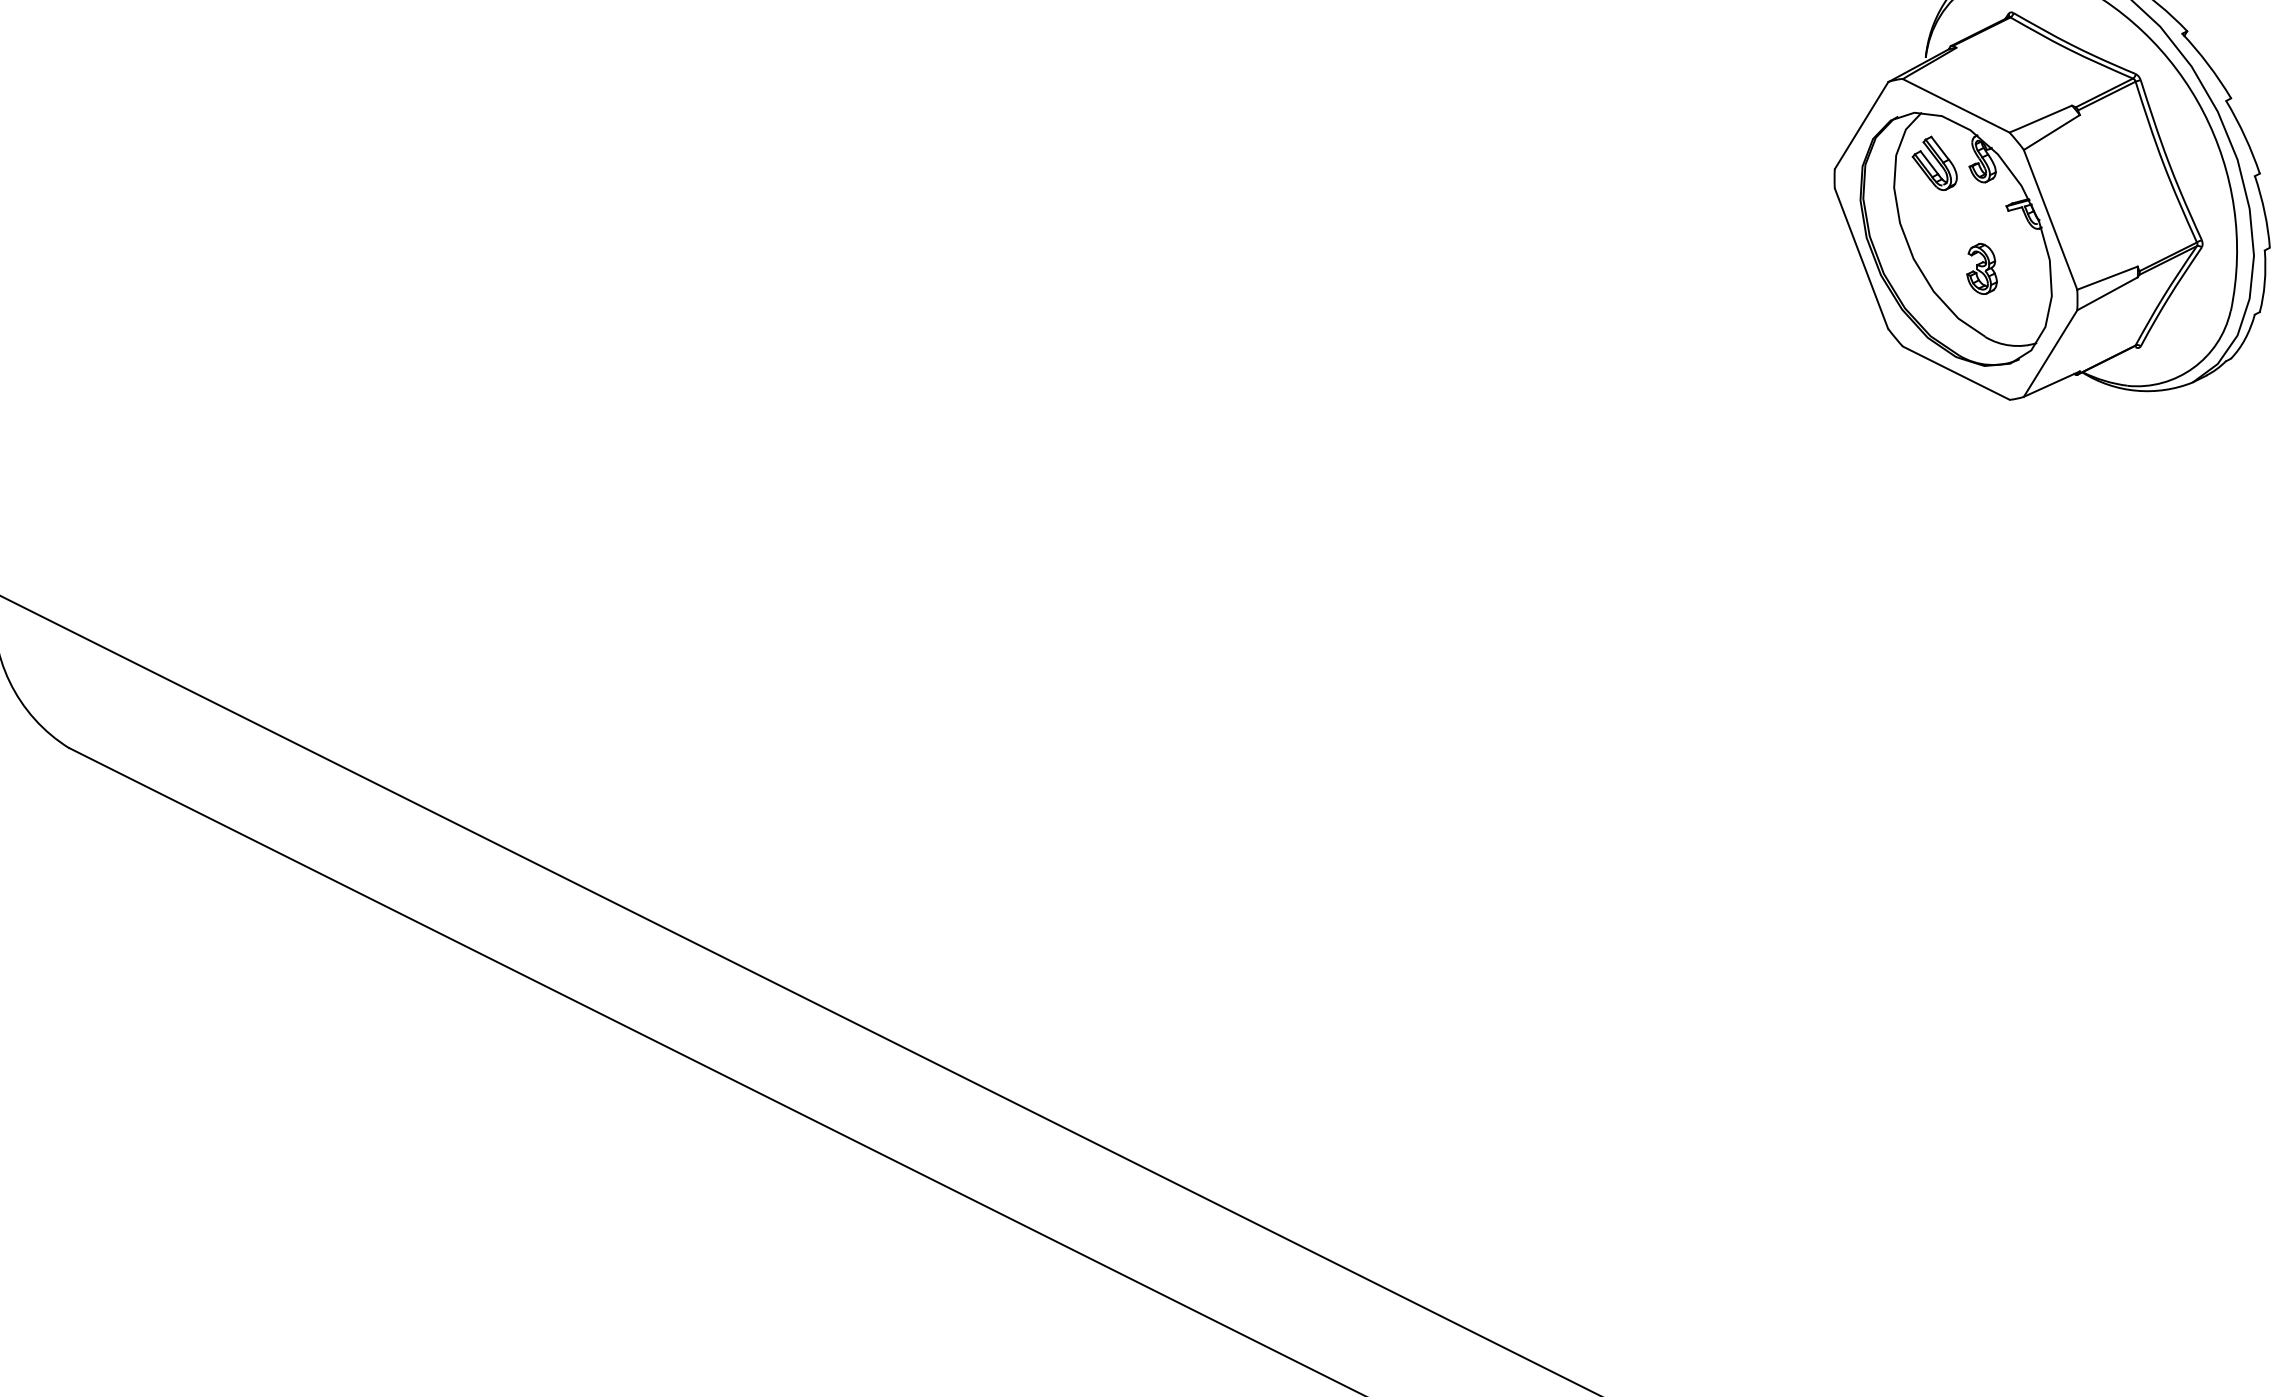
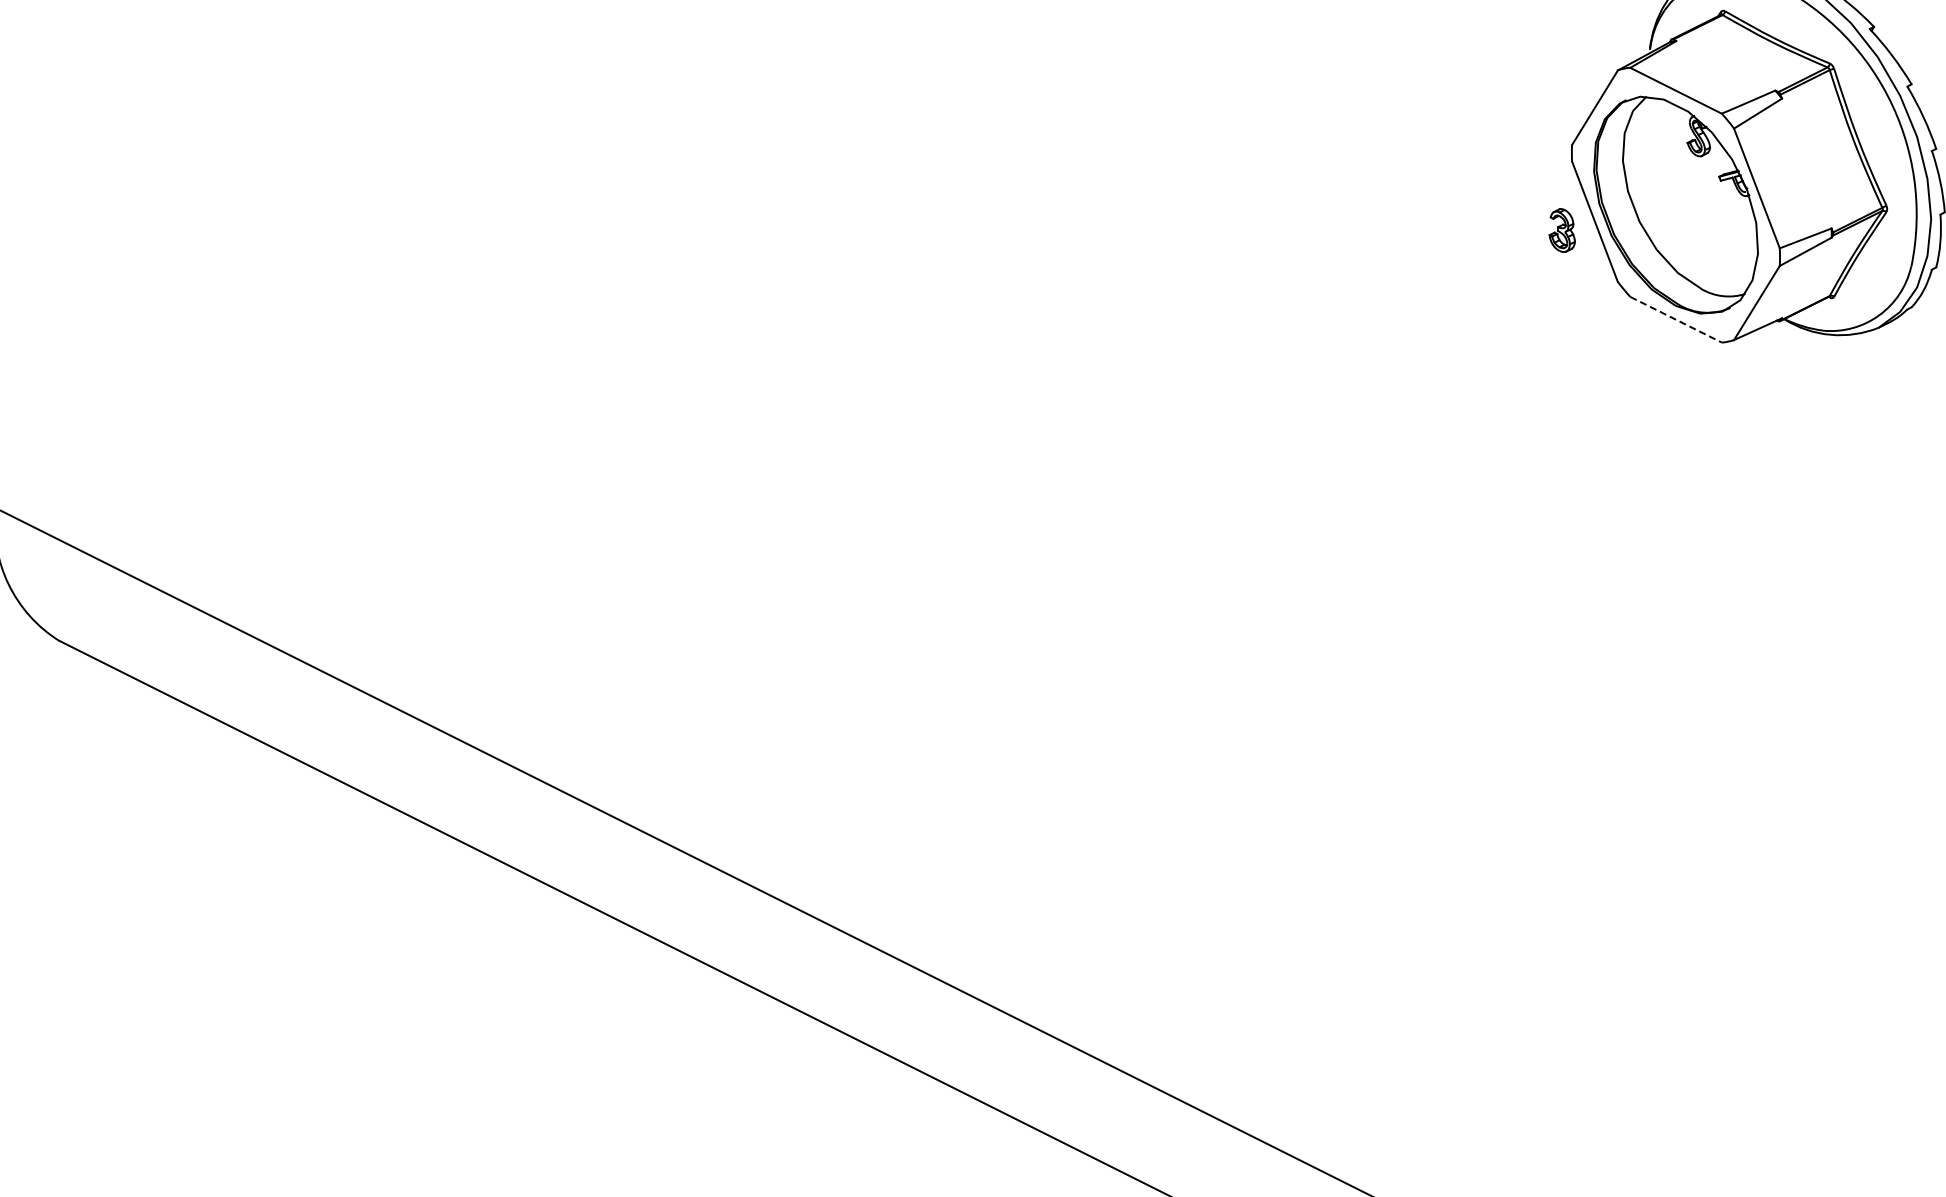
part: (1934, 162) -> (1657, 139), removed
part: (1981, 268) -> (1561, 230), moved
line: (1956, 372) -> (1676, 319), solid -> dashed

